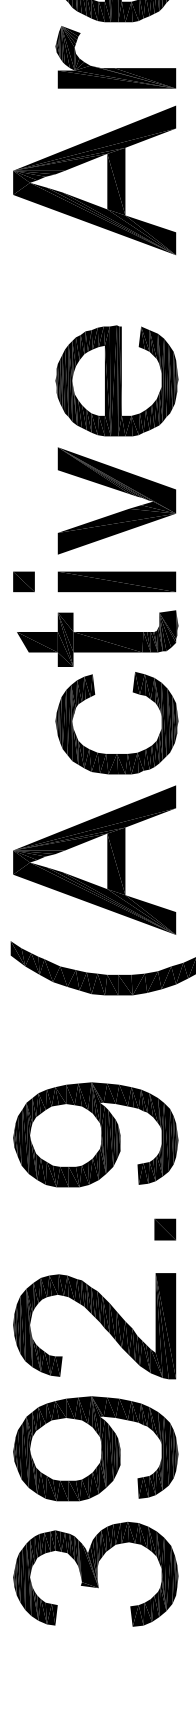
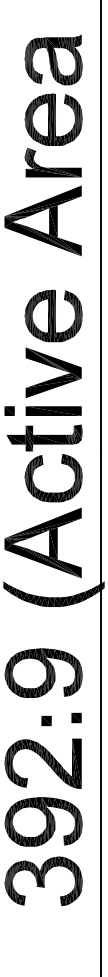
part: (101, 1234) -> (46, 720), added

